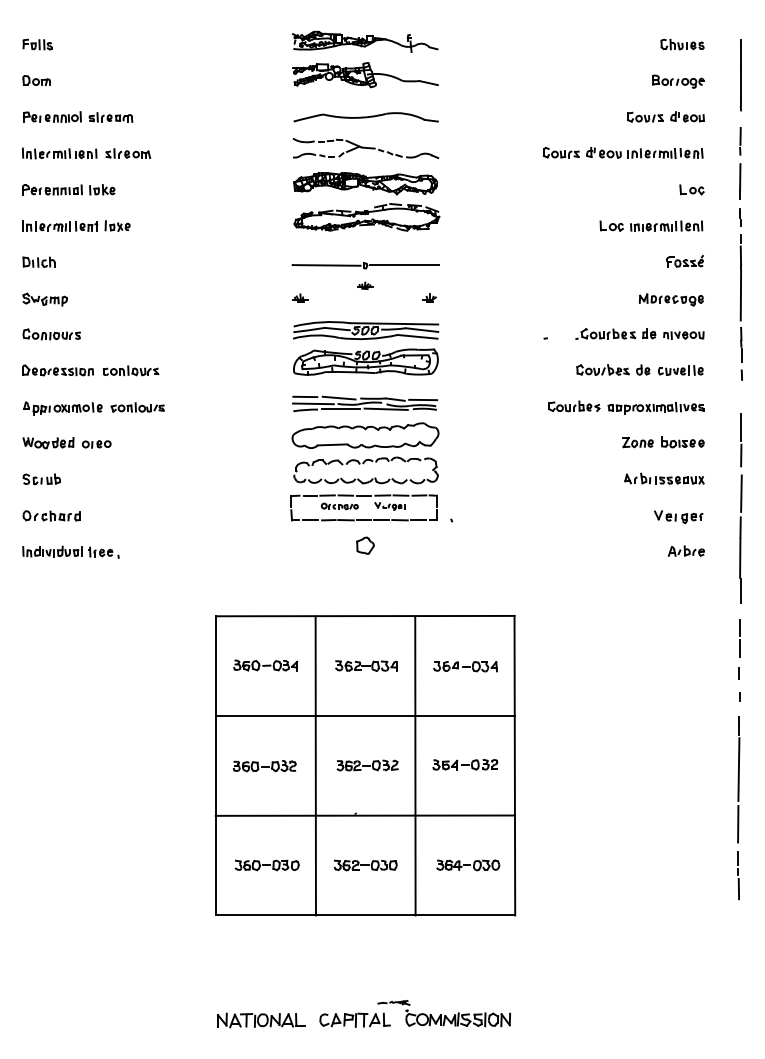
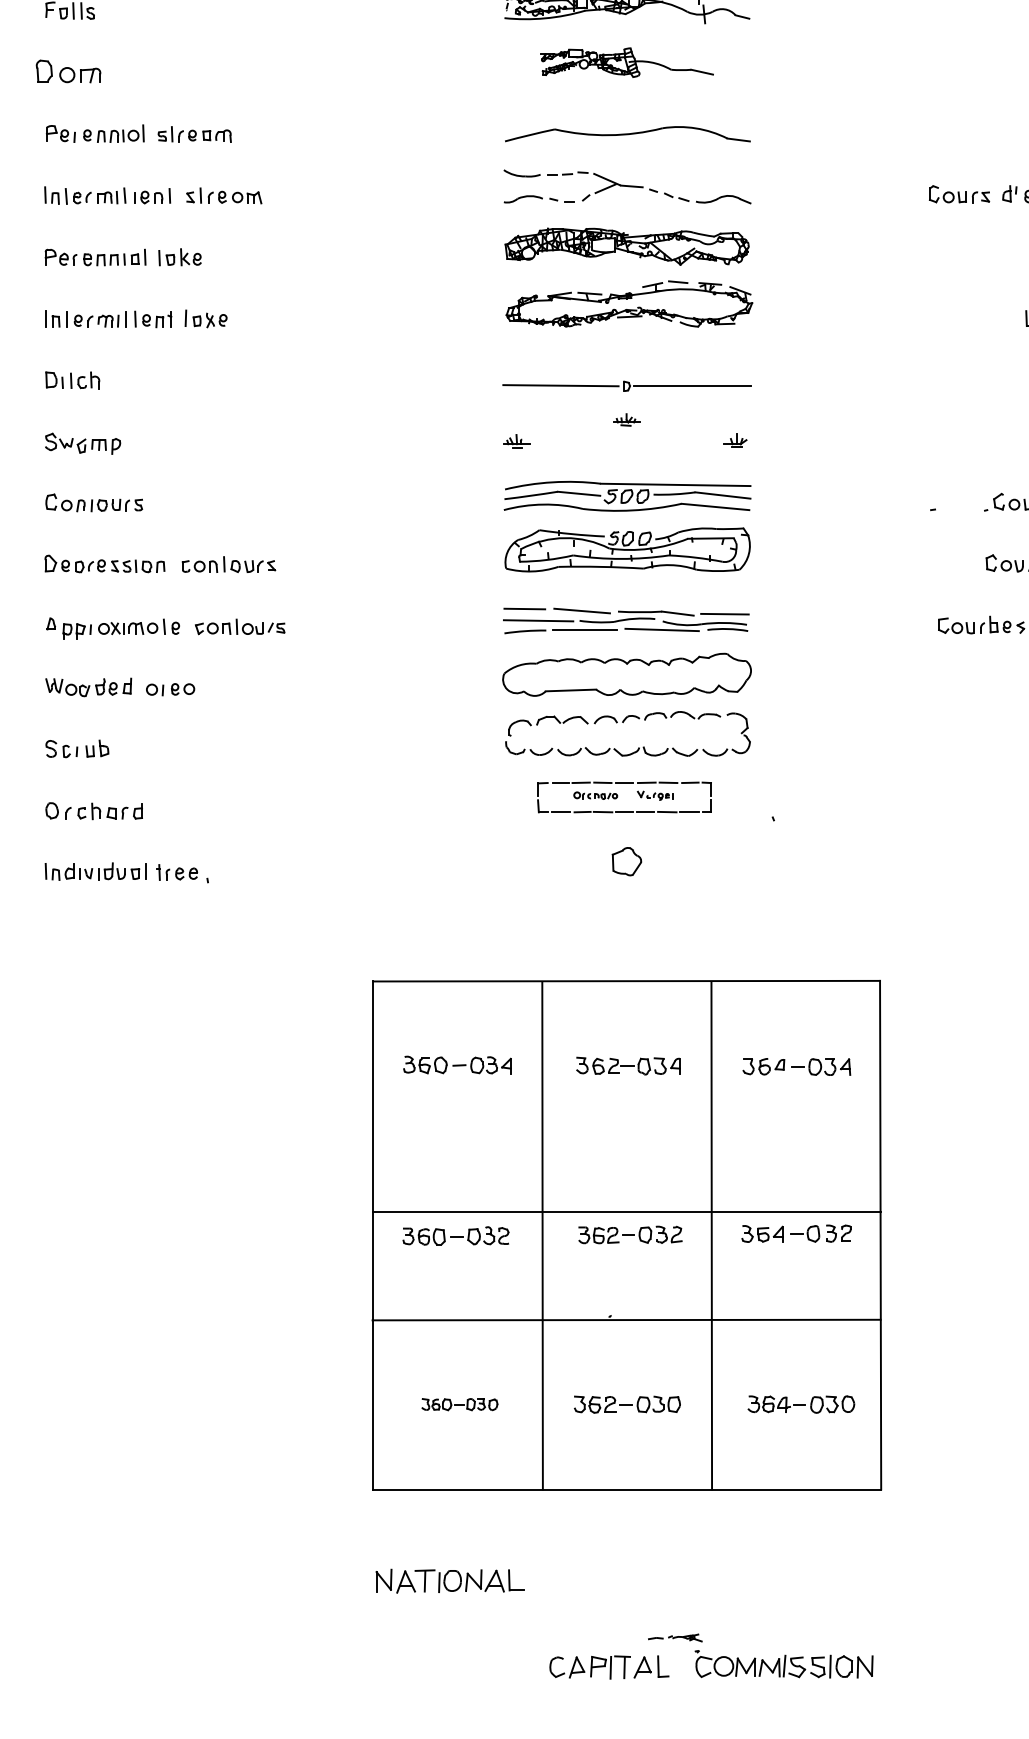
part: (365, 75) -> (626, 63), size x0.7
part: (36, 80) -> (68, 71), size x1.4
part: (363, 507) -> (623, 796), size x0.7
line: (365, 716) -> (626, 1212), moved
part: (266, 865) -> (458, 1404), size x0.7
part: (261, 1020) -> (450, 1581), moved

